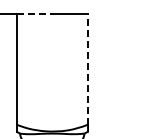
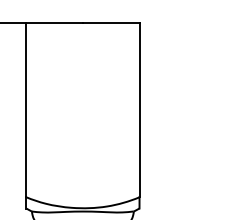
line: (34, 14) -> (54, 22), dashed -> solid
line: (88, 69) -> (140, 110), dashed -> solid

